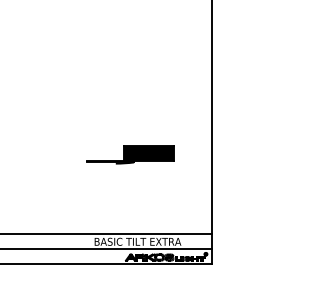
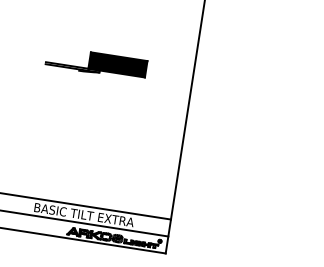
part: (130, 154) -> (96, 62), moved

